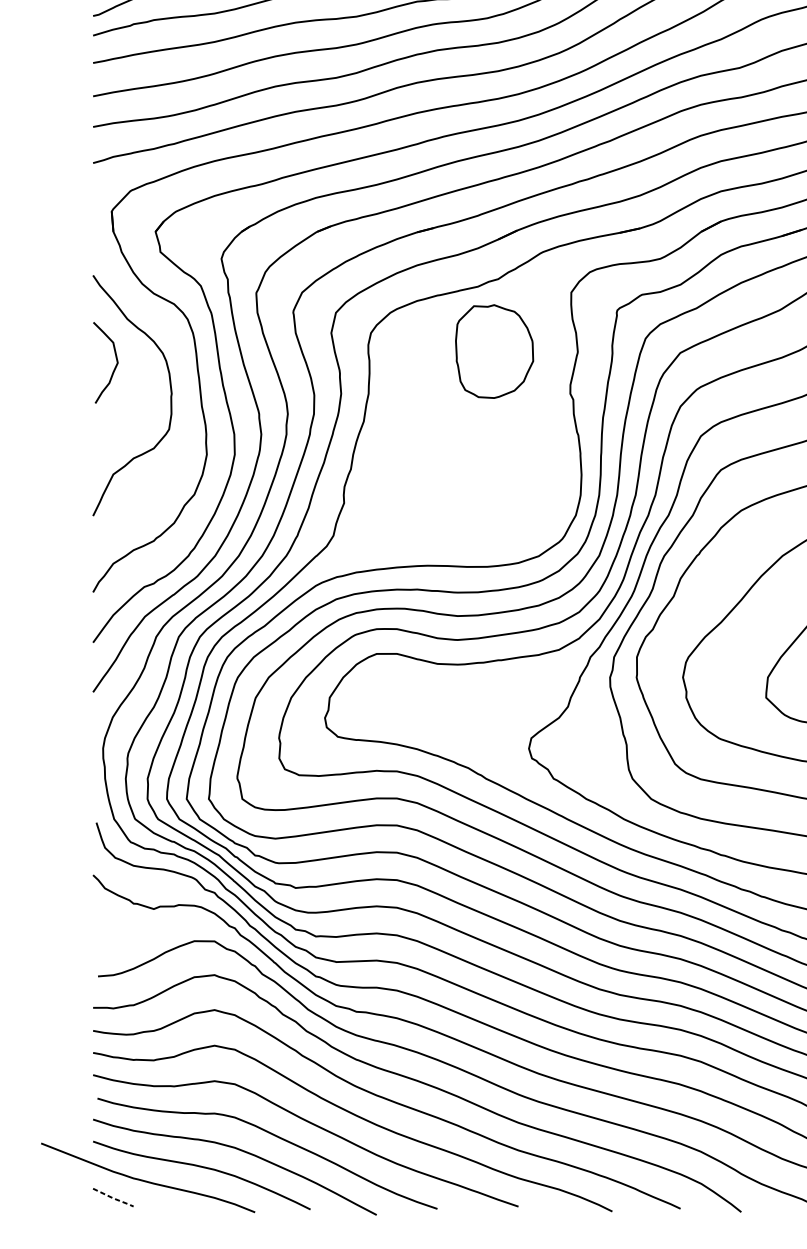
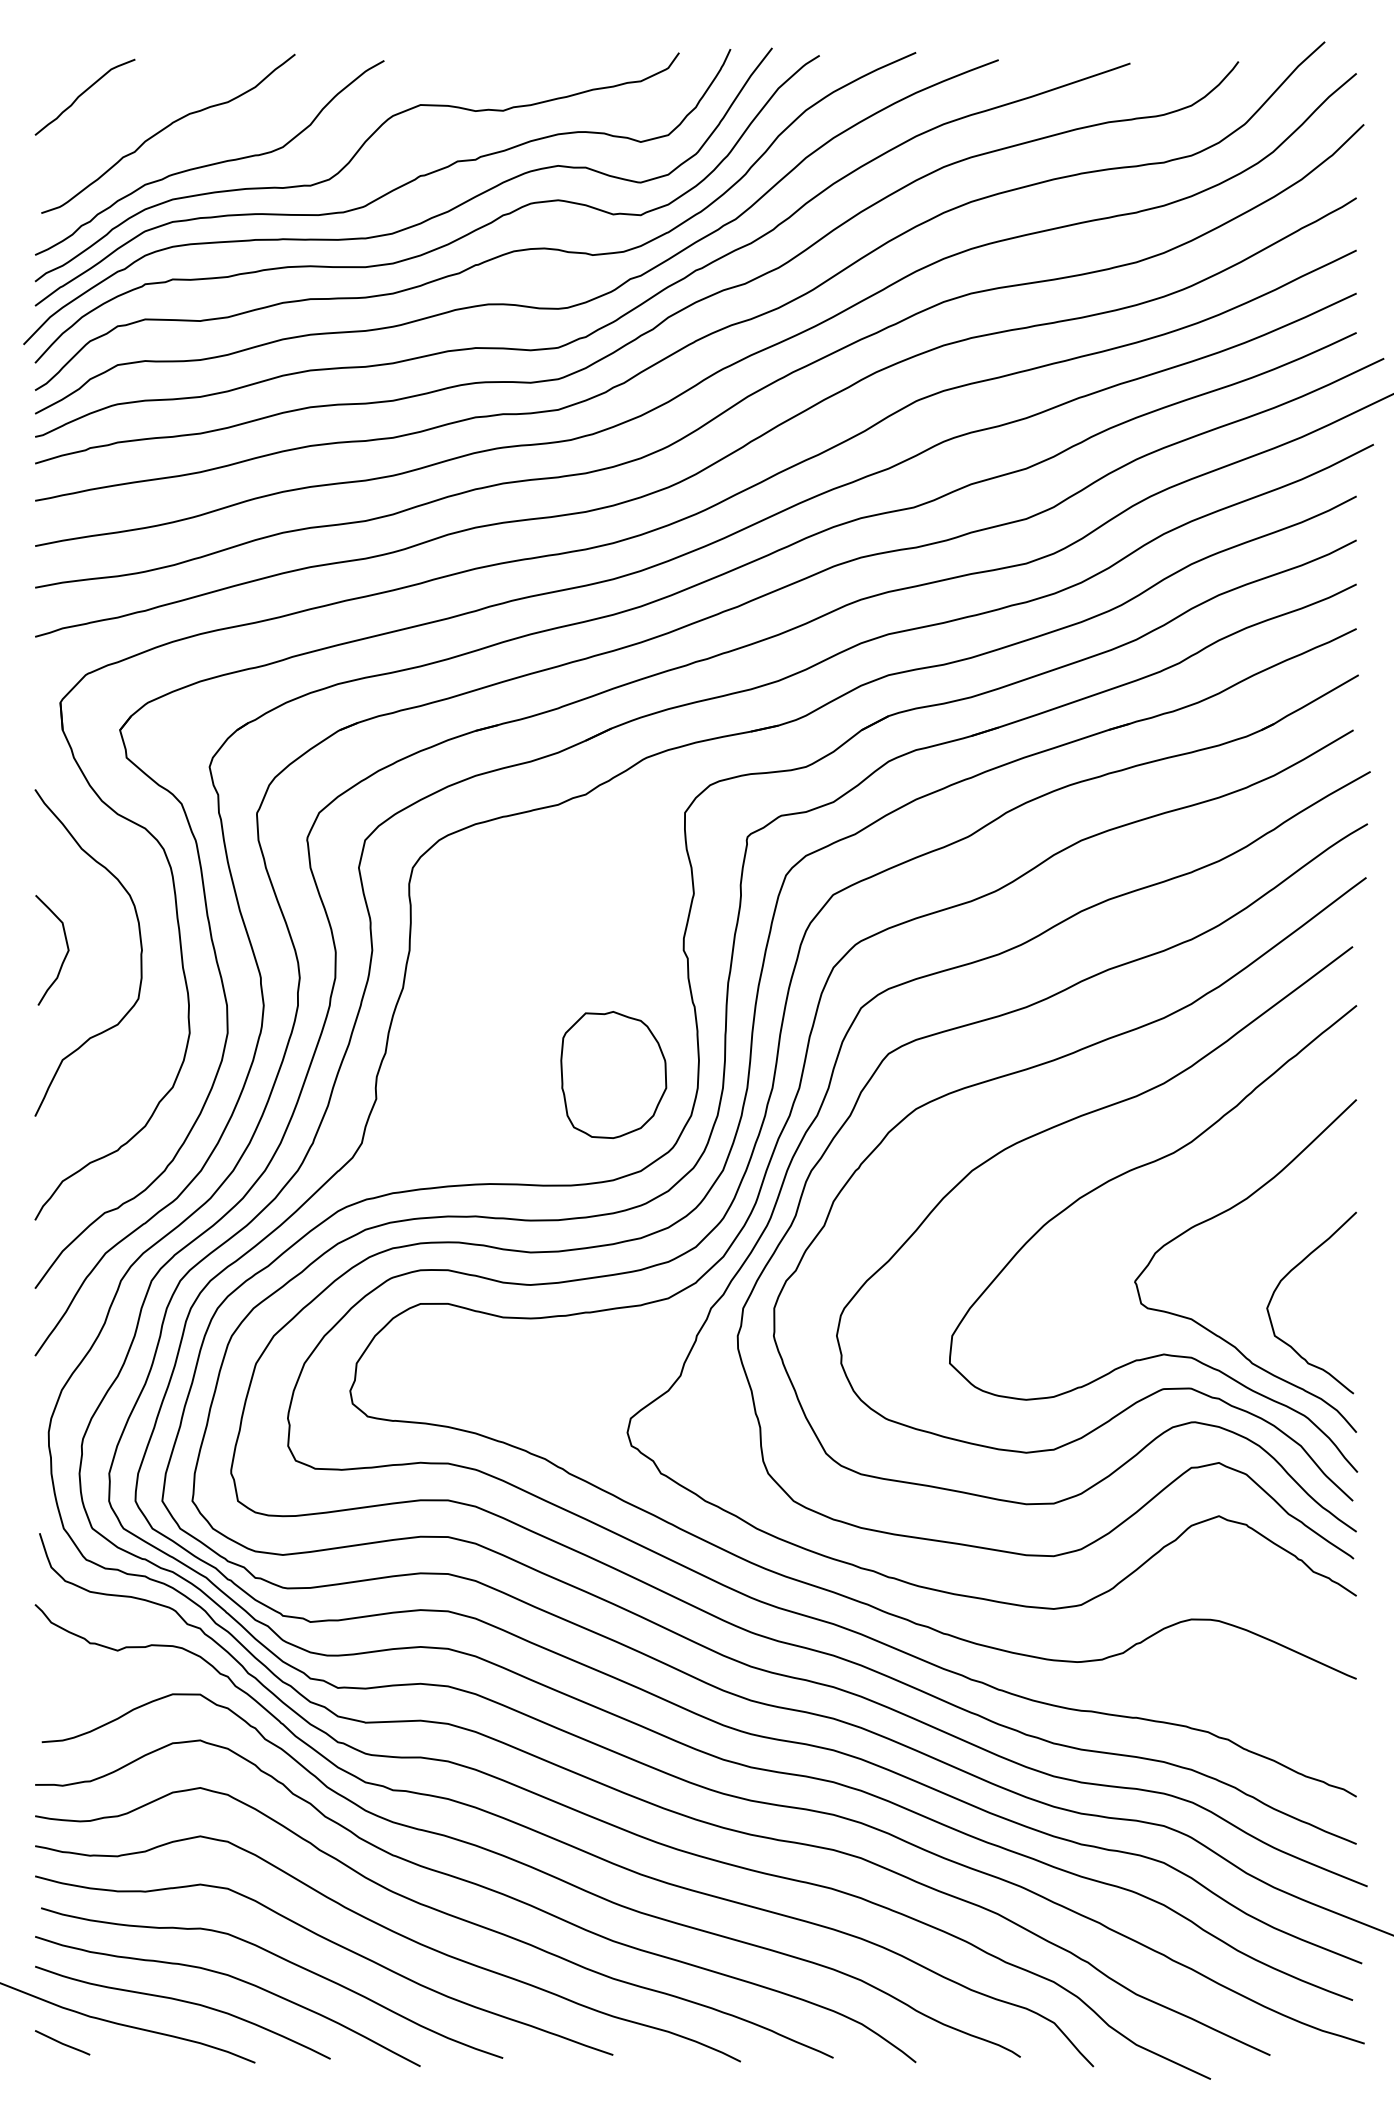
part: (494, 351) -> (613, 1074), moved
curve: (114, 367) -> (64, 956), moved
line: (113, 1198) -> (62, 2043), dashed -> solid

